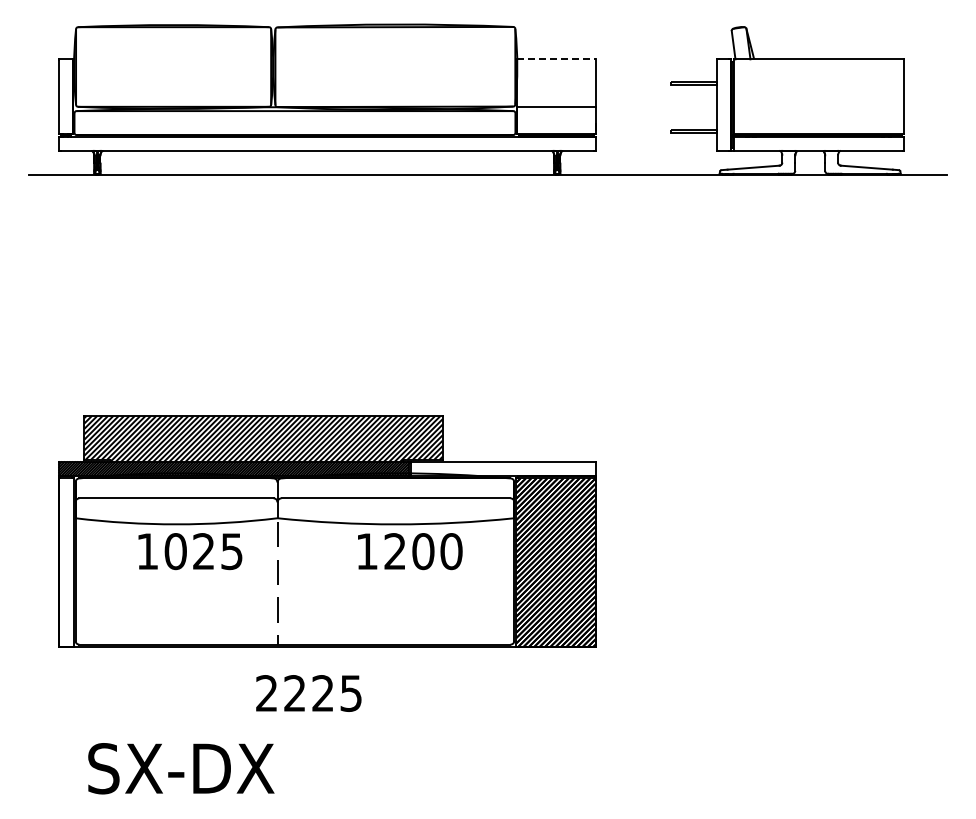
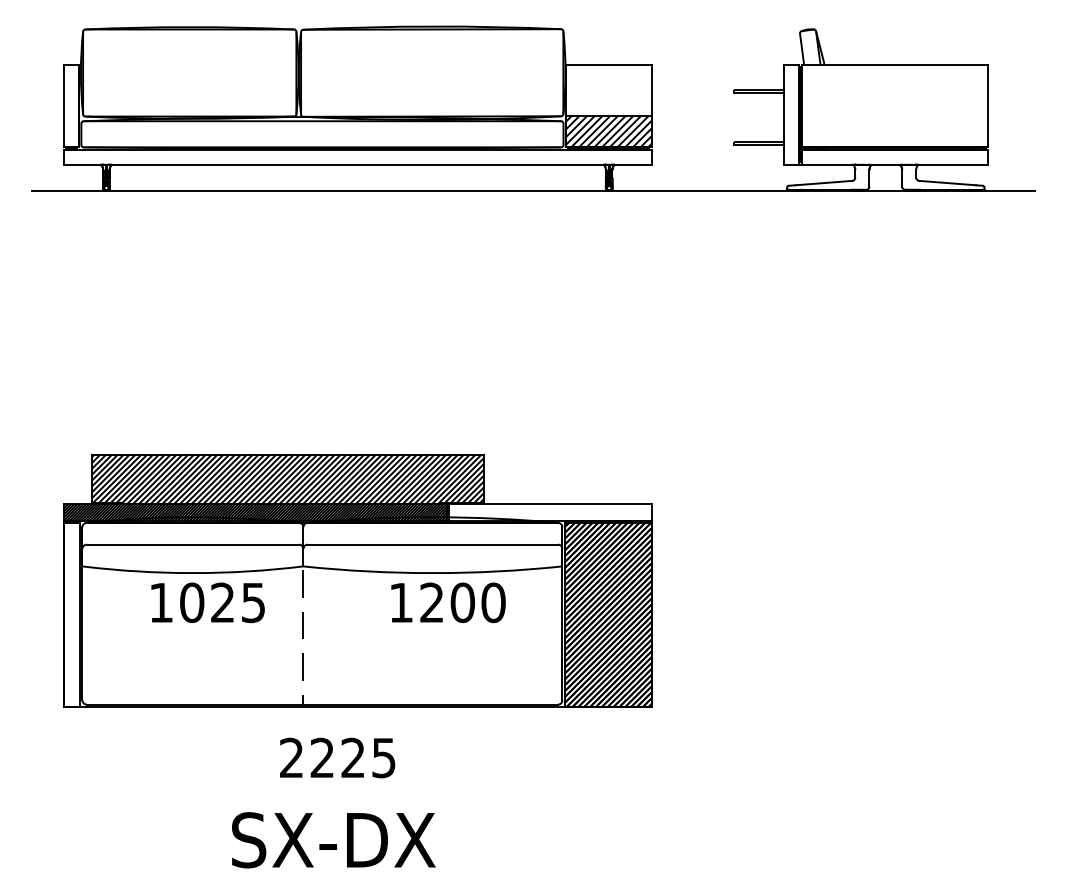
line: (557, 59) -> (609, 64), dashed -> solid
hatch: (556, 120) -> (608, 131), added
text: (181, 768) -> (333, 840), moved

